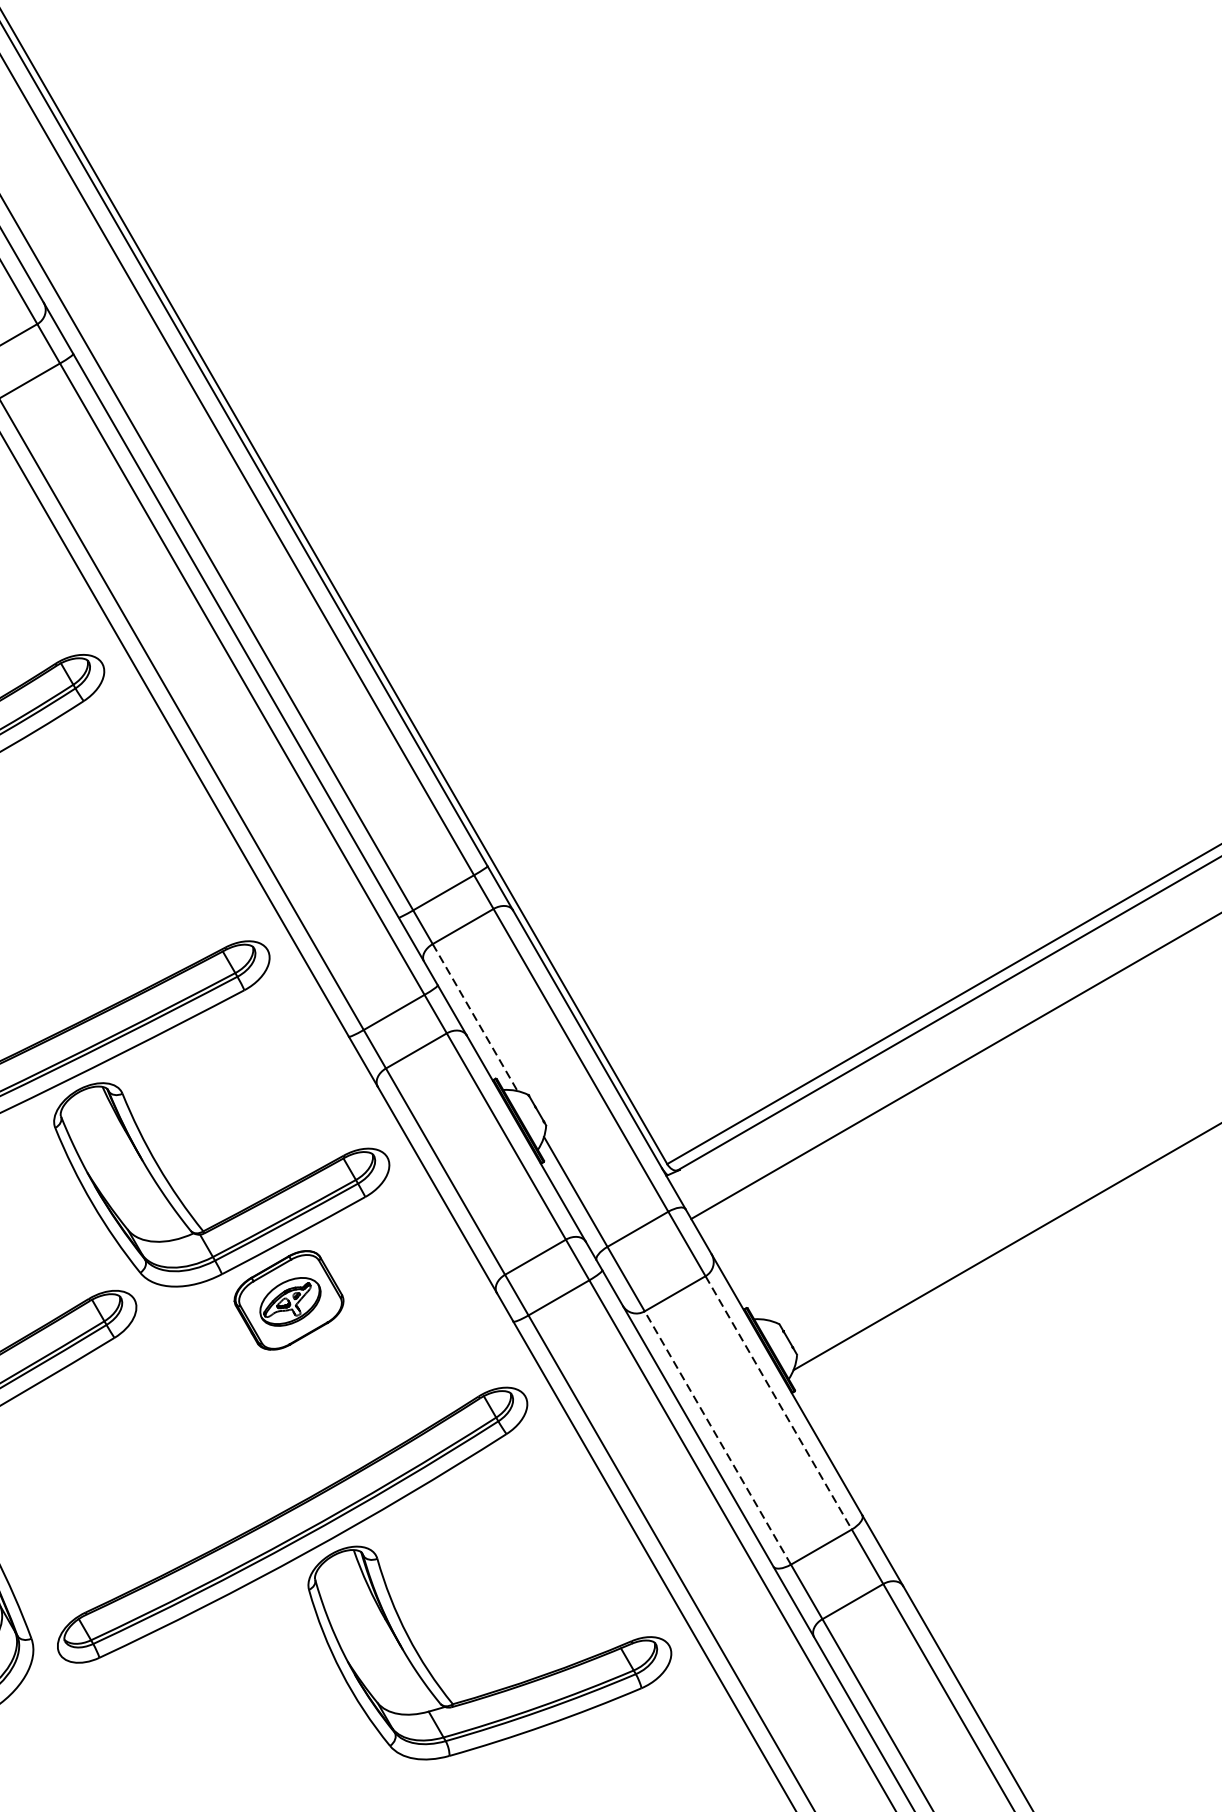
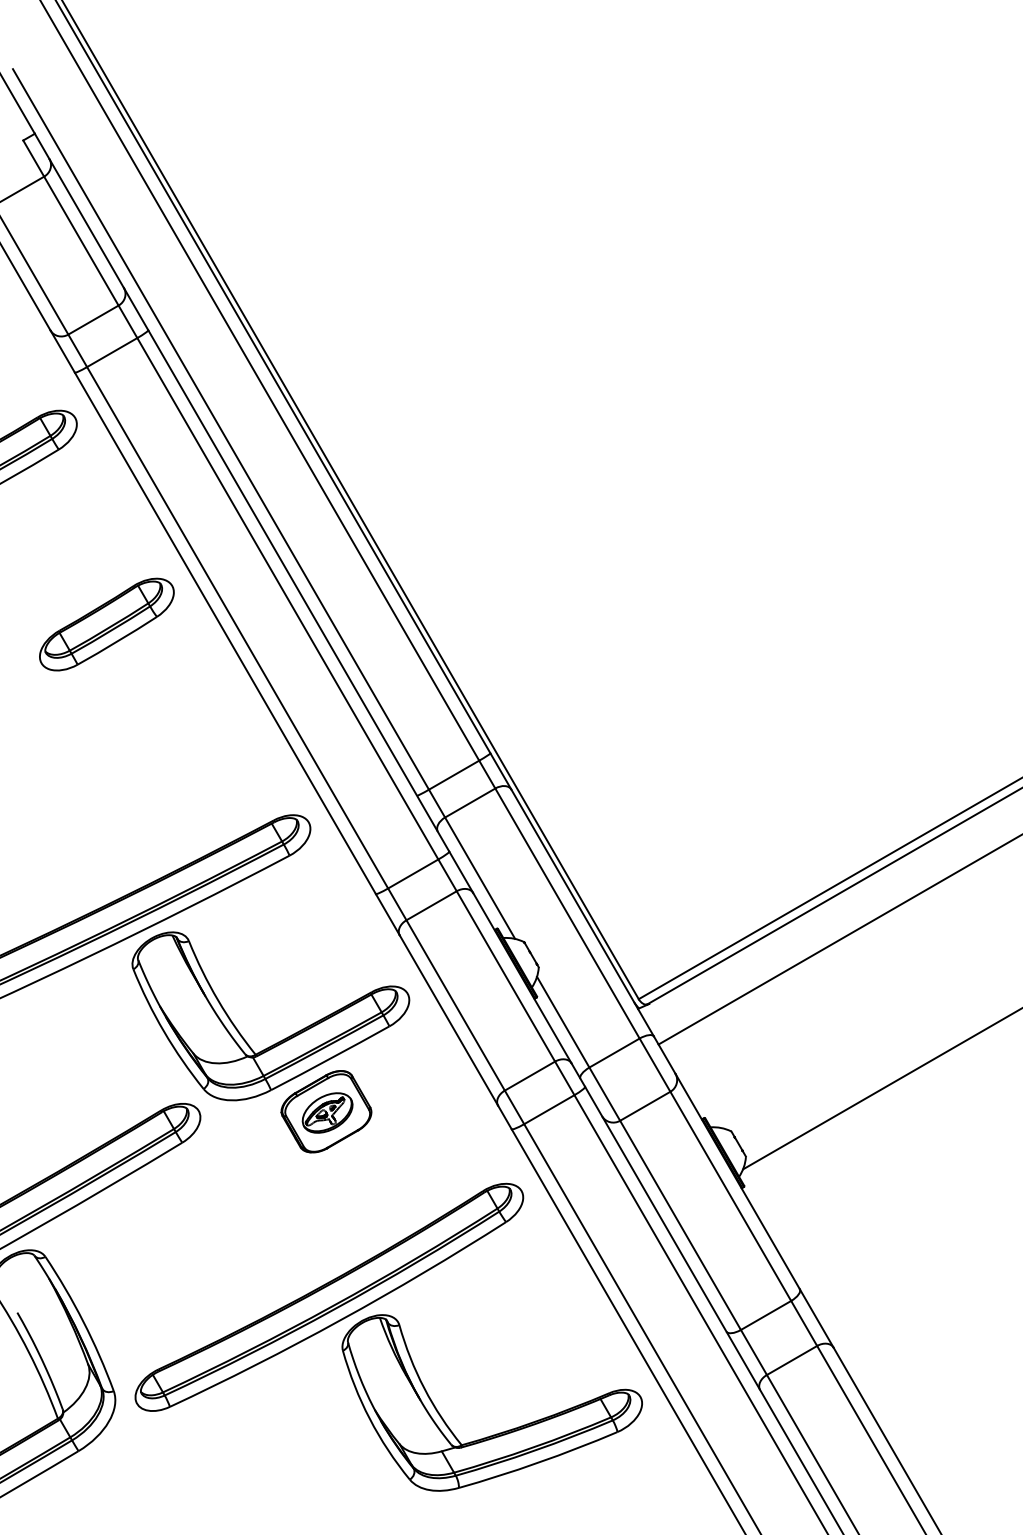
line: (475, 1017) -> (480, 878), dashed -> solid
line: (778, 1403) -> (730, 1196), dashed -> solid
line: (717, 1438) -> (680, 1225), dashed -> solid

